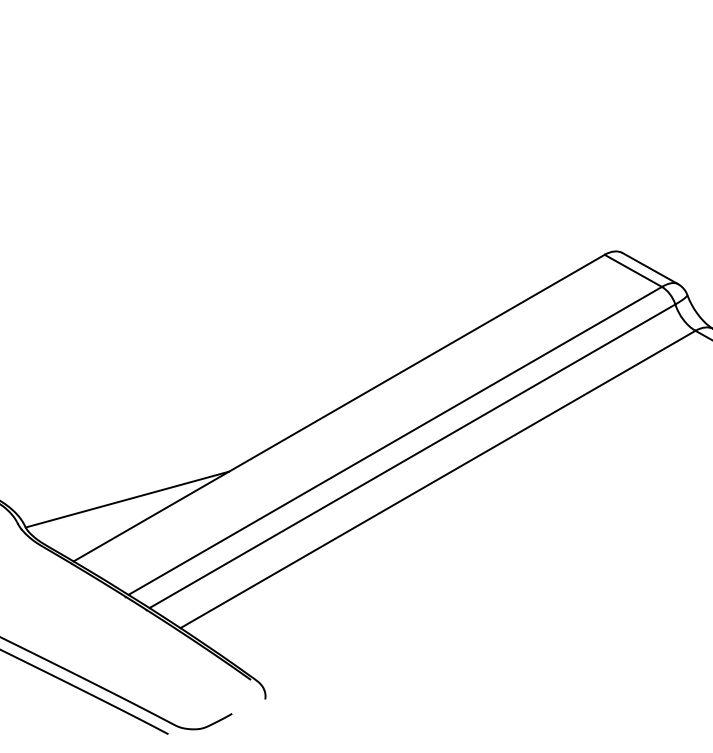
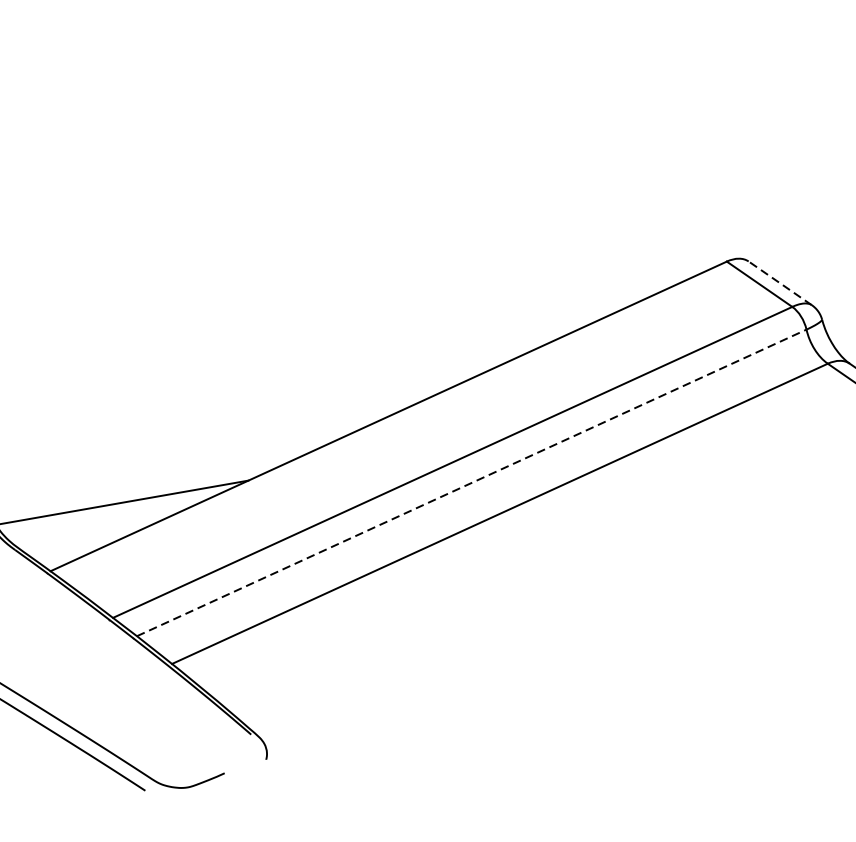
line: (650, 268) -> (780, 283), solid -> dashed
line: (412, 456) -> (471, 483), solid -> dashed

